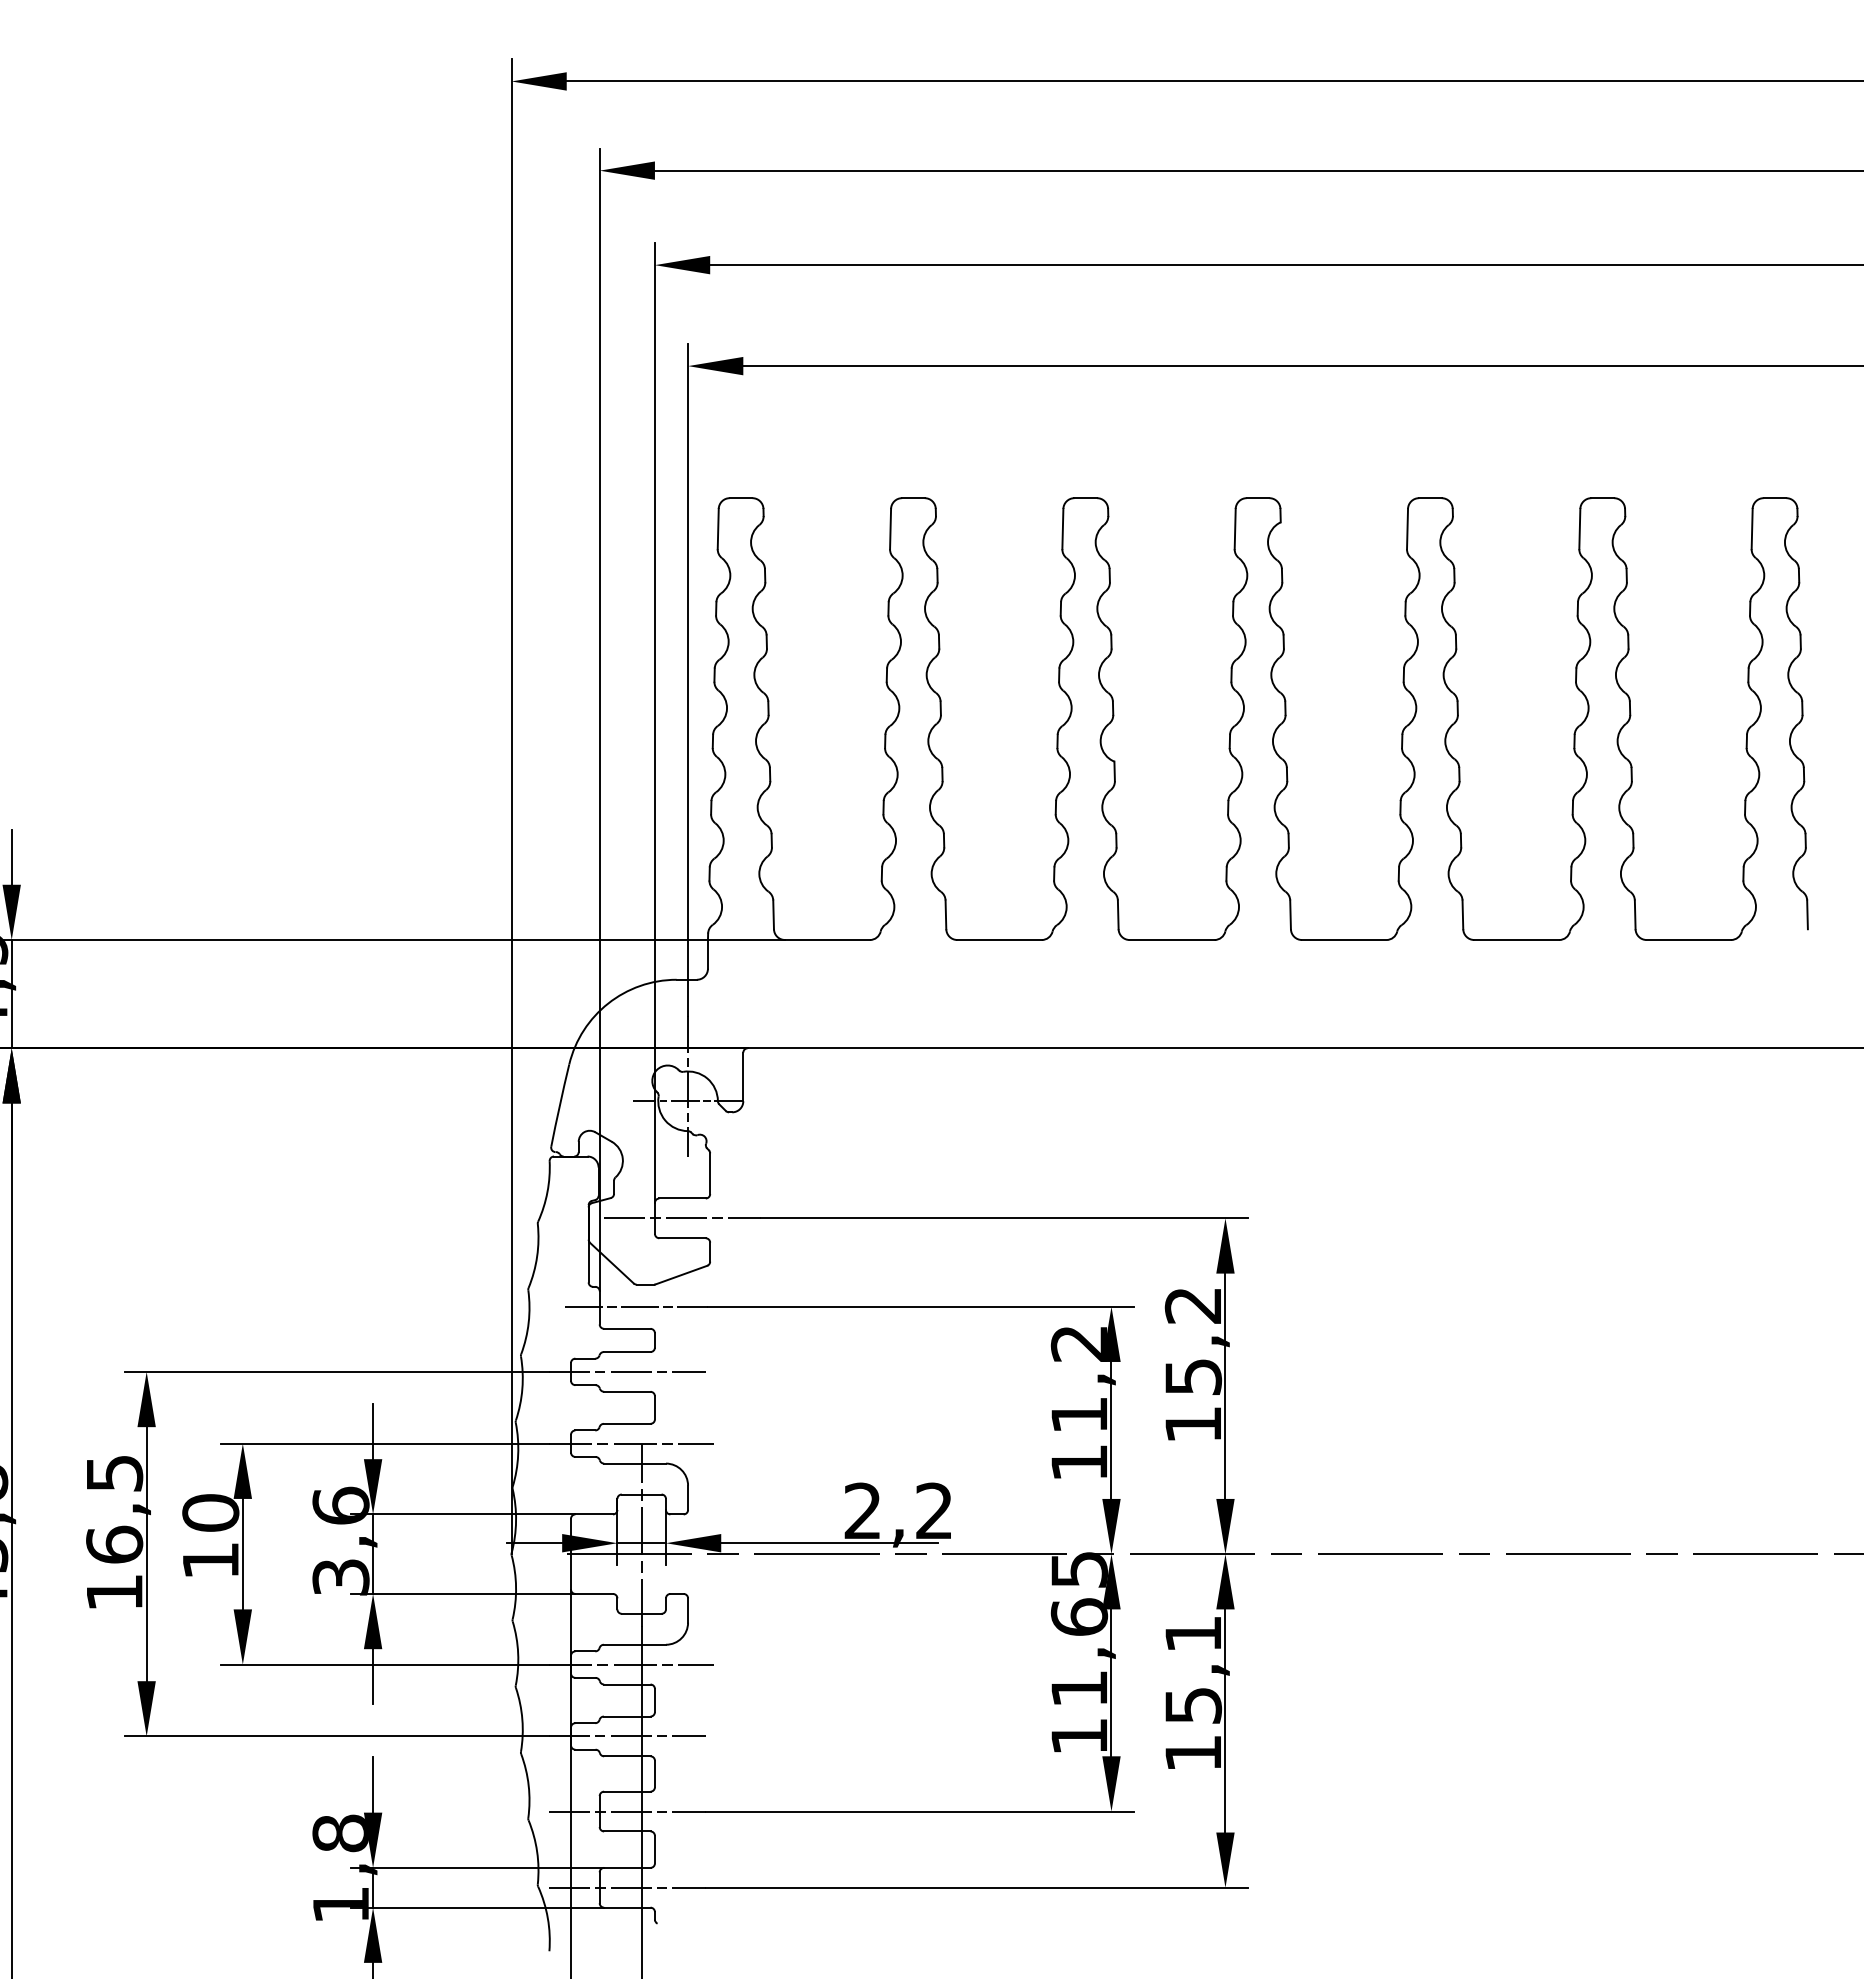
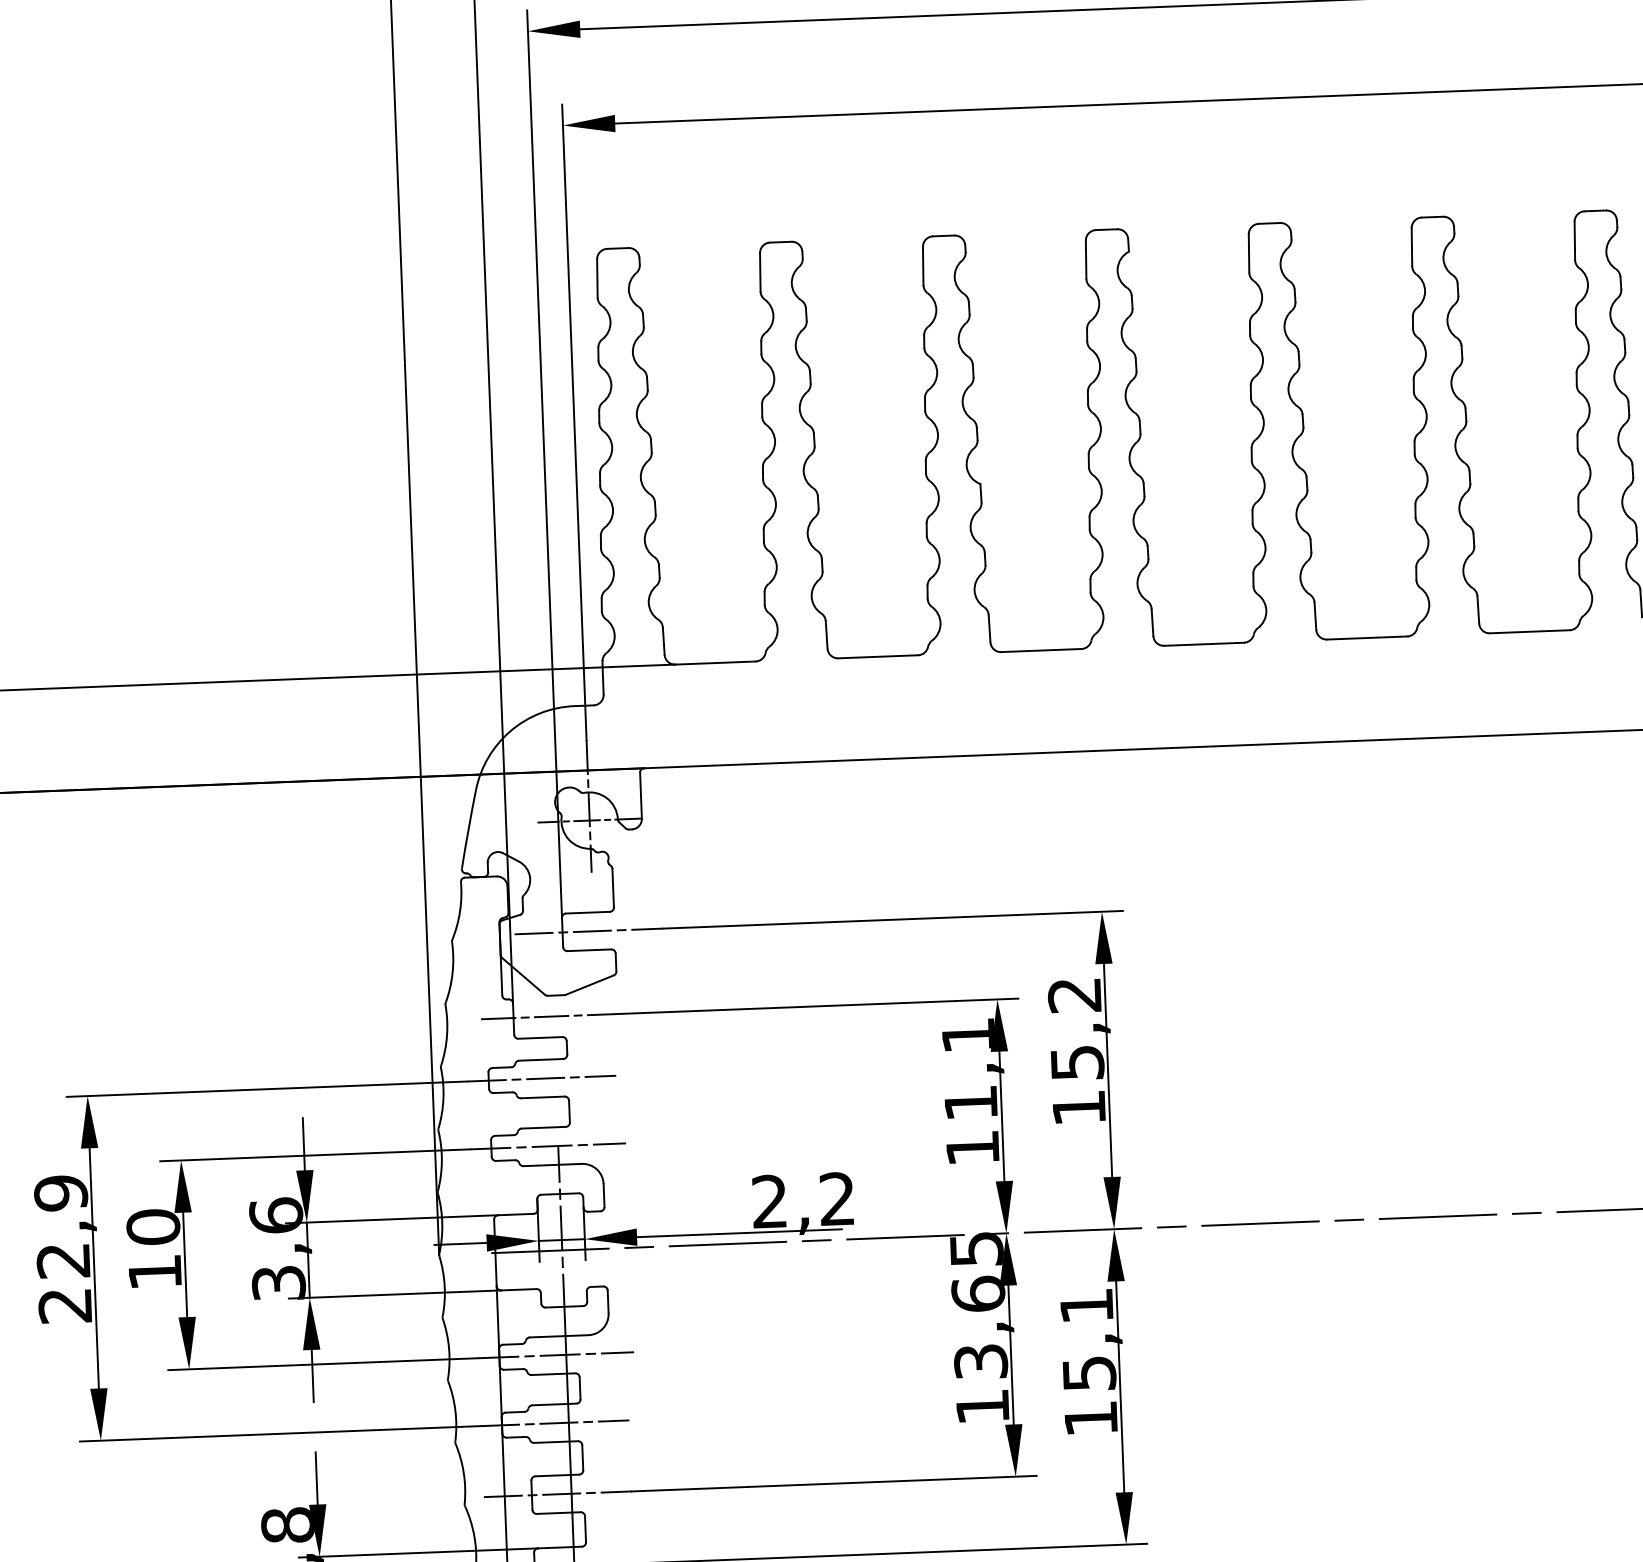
text: (1078, 1343) -> (967, 1035), 11,2 -> 11,1
text: (114, 1532) -> (63, 1249), 16,5 -> 22,9
text: (1079, 1688) -> (981, 1361), 11,65 -> 13,65

